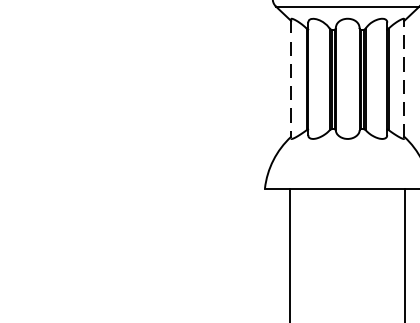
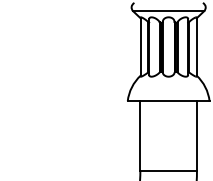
line: (404, 77) -> (196, 46), dashed -> solid
line: (290, 79) -> (140, 47), dashed -> solid

